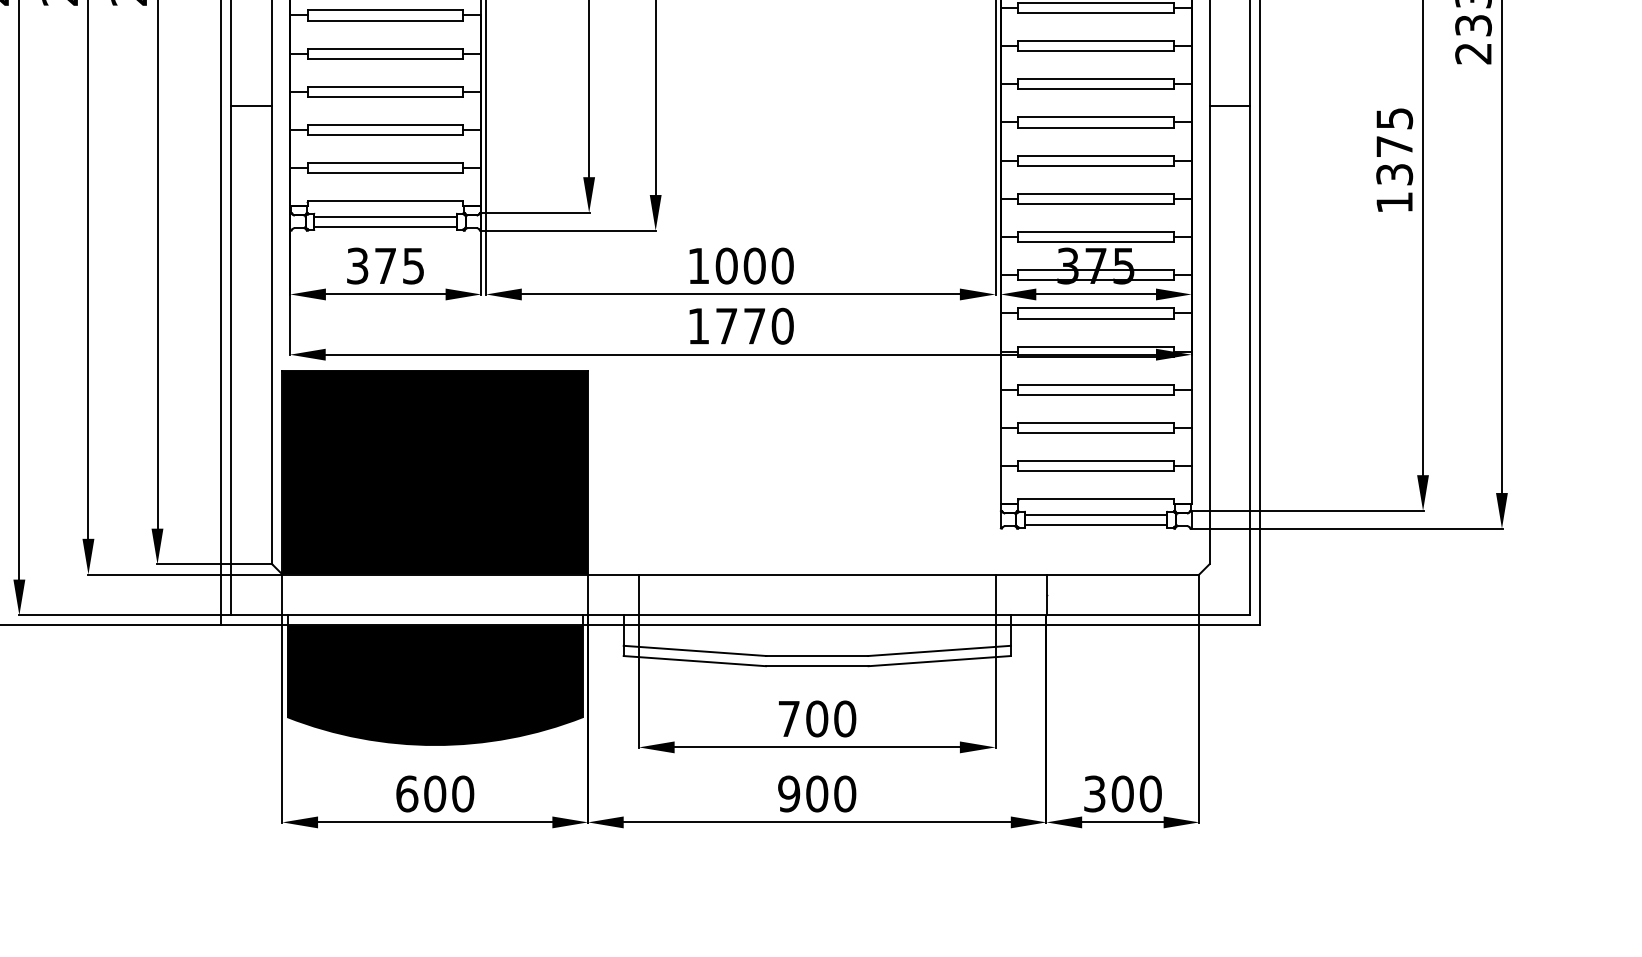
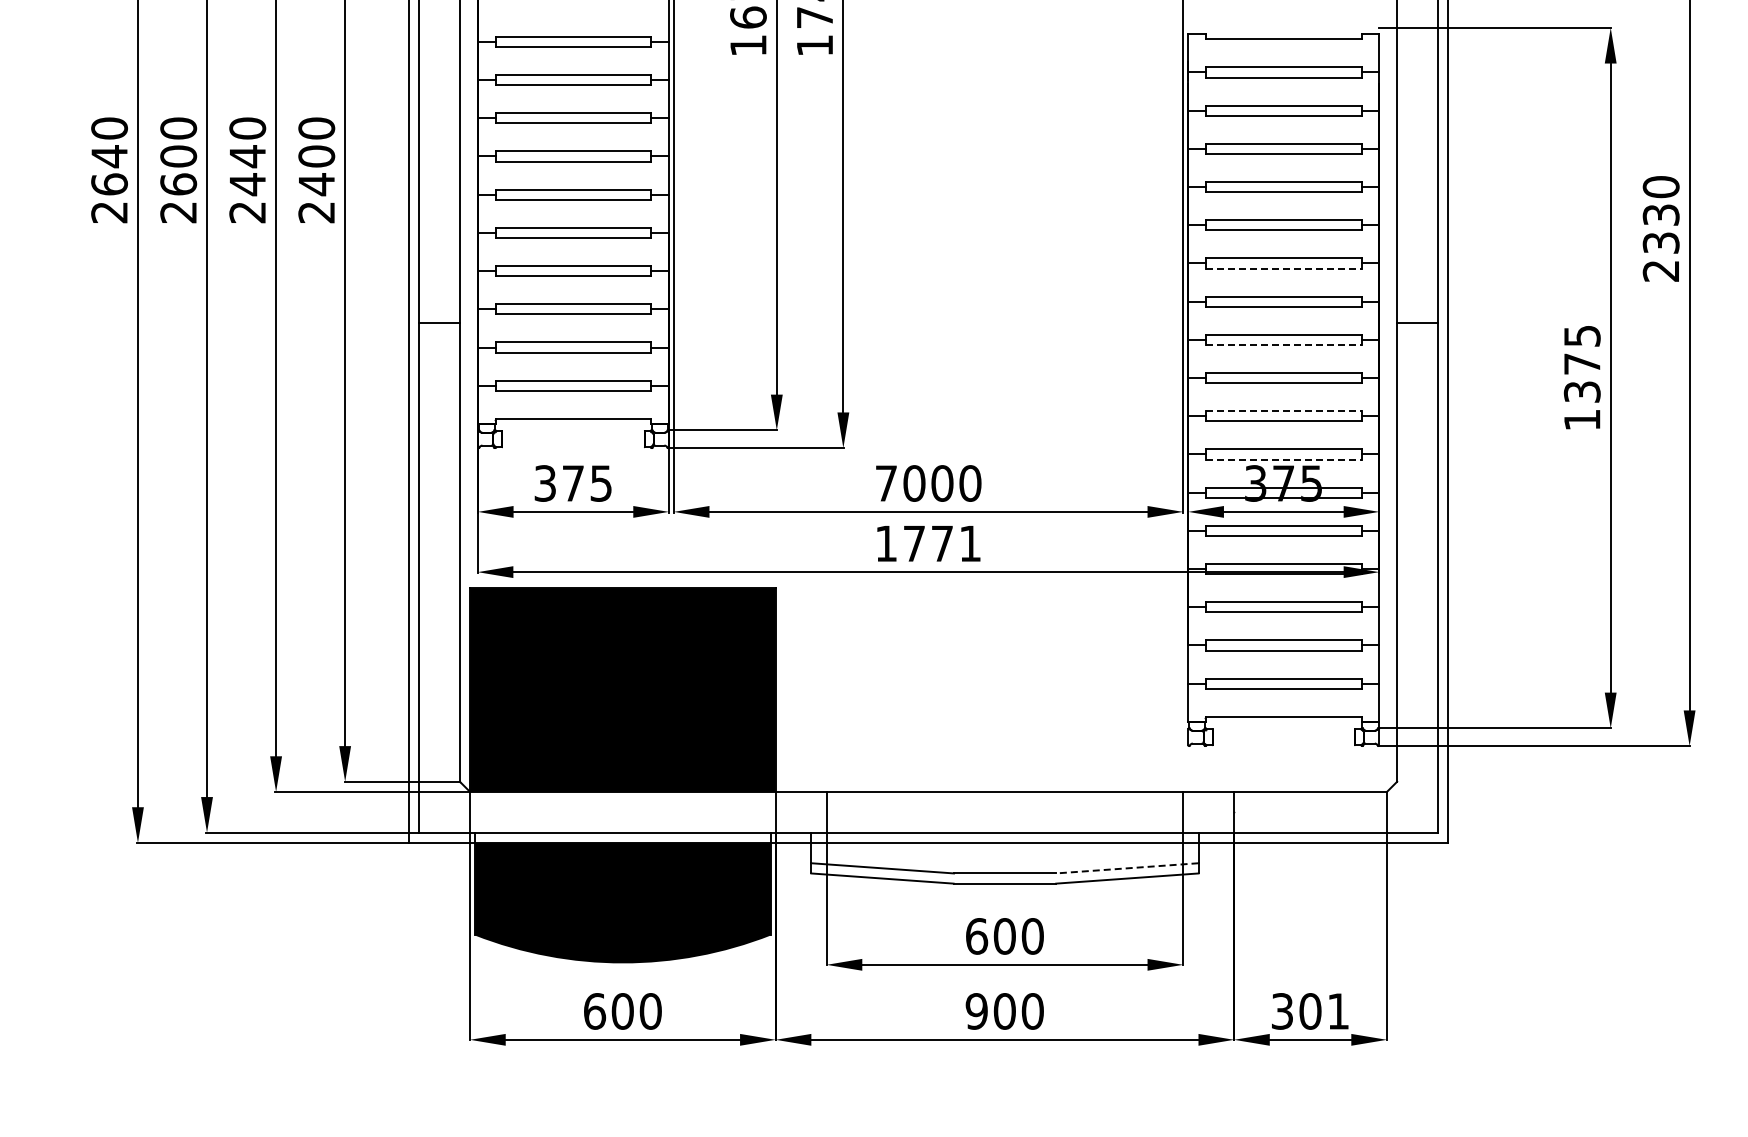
line: (1095, 51) -> (1283, 268), solid -> dashed
line: (1095, 127) -> (1283, 344), solid -> dashed
line: (1095, 194) -> (1283, 411), solid -> dashed
line: (385, 217) -> (573, 434), removed
line: (385, 227) -> (573, 444), removed
line: (1095, 242) -> (1283, 459), solid -> dashed
text: (698, 266) -> (886, 483), 1000 -> 7000
text: (782, 326) -> (970, 543), 1770 -> 1771
line: (1095, 515) -> (1283, 732), removed
line: (1095, 525) -> (1283, 742), removed
line: (938, 651) -> (1126, 868), solid -> dashed
text: (789, 719) -> (977, 936), 700 -> 600
text: (1150, 794) -> (1338, 1011), 300 -> 301

